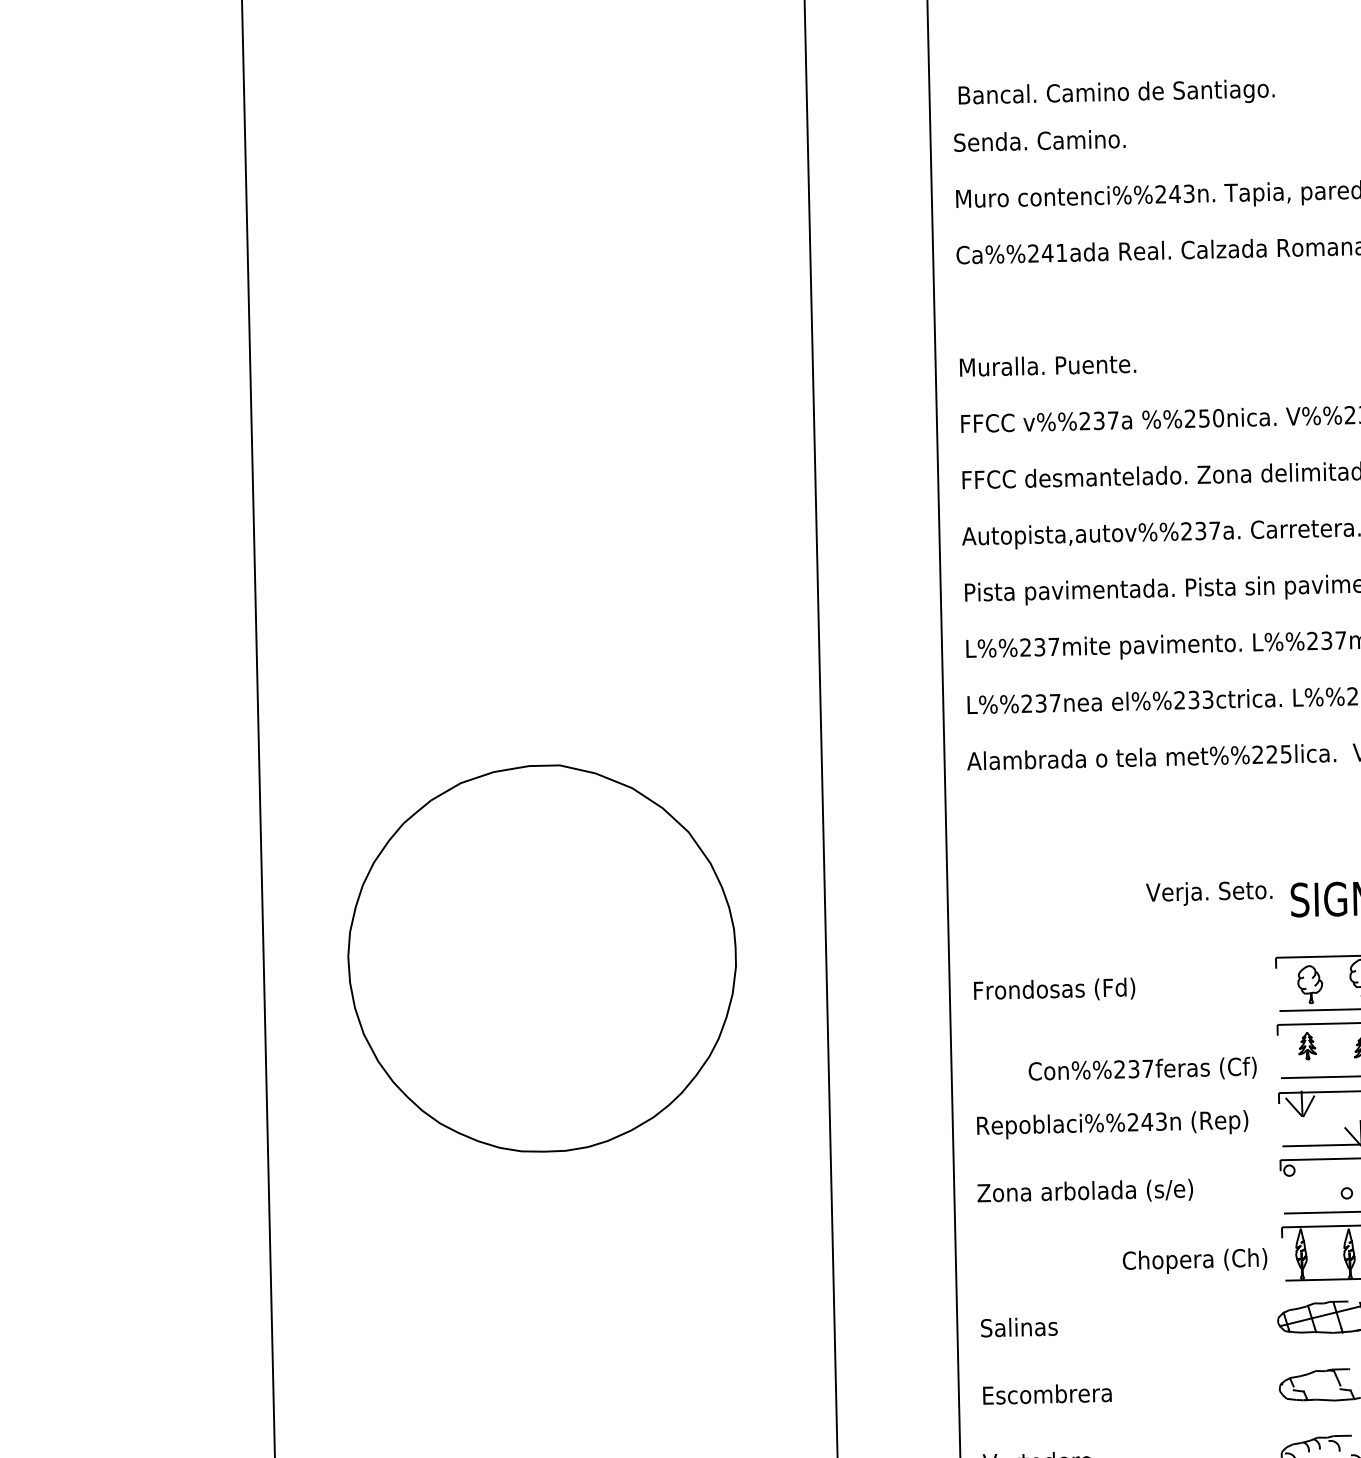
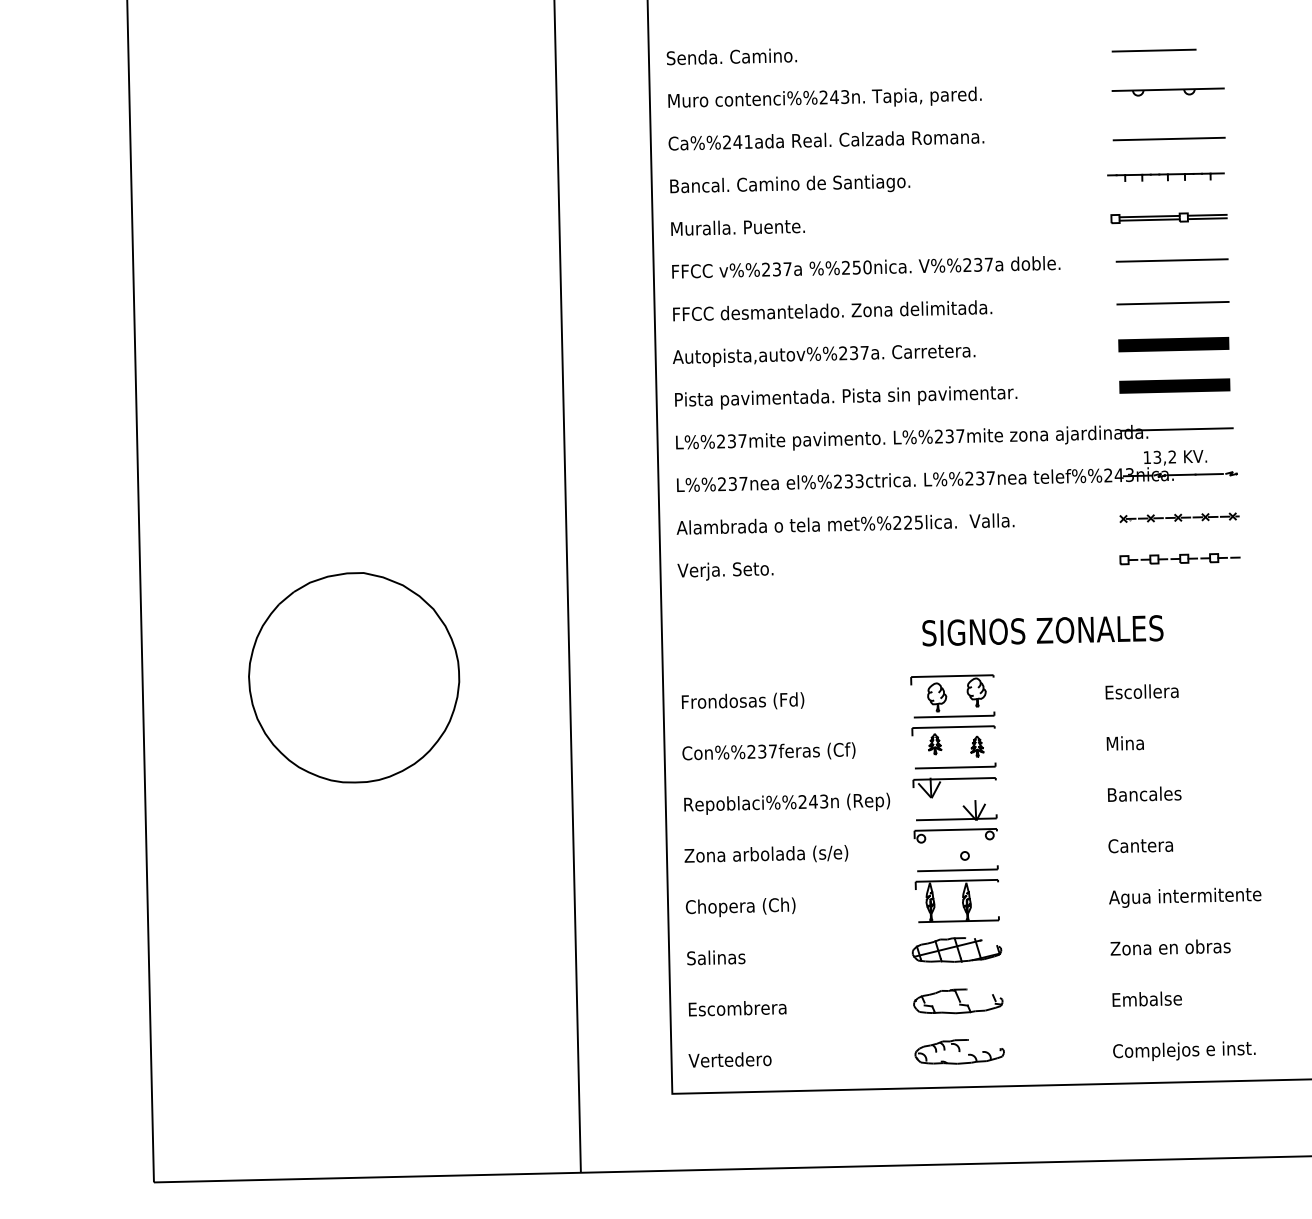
text: (1117, 91) -> (790, 183), moved
text: (1209, 893) -> (725, 571), moved
part: (542, 958) -> (354, 677), size x0.71
text: (1142, 1068) -> (768, 751), moved
text: (1194, 1261) -> (740, 907), moved

